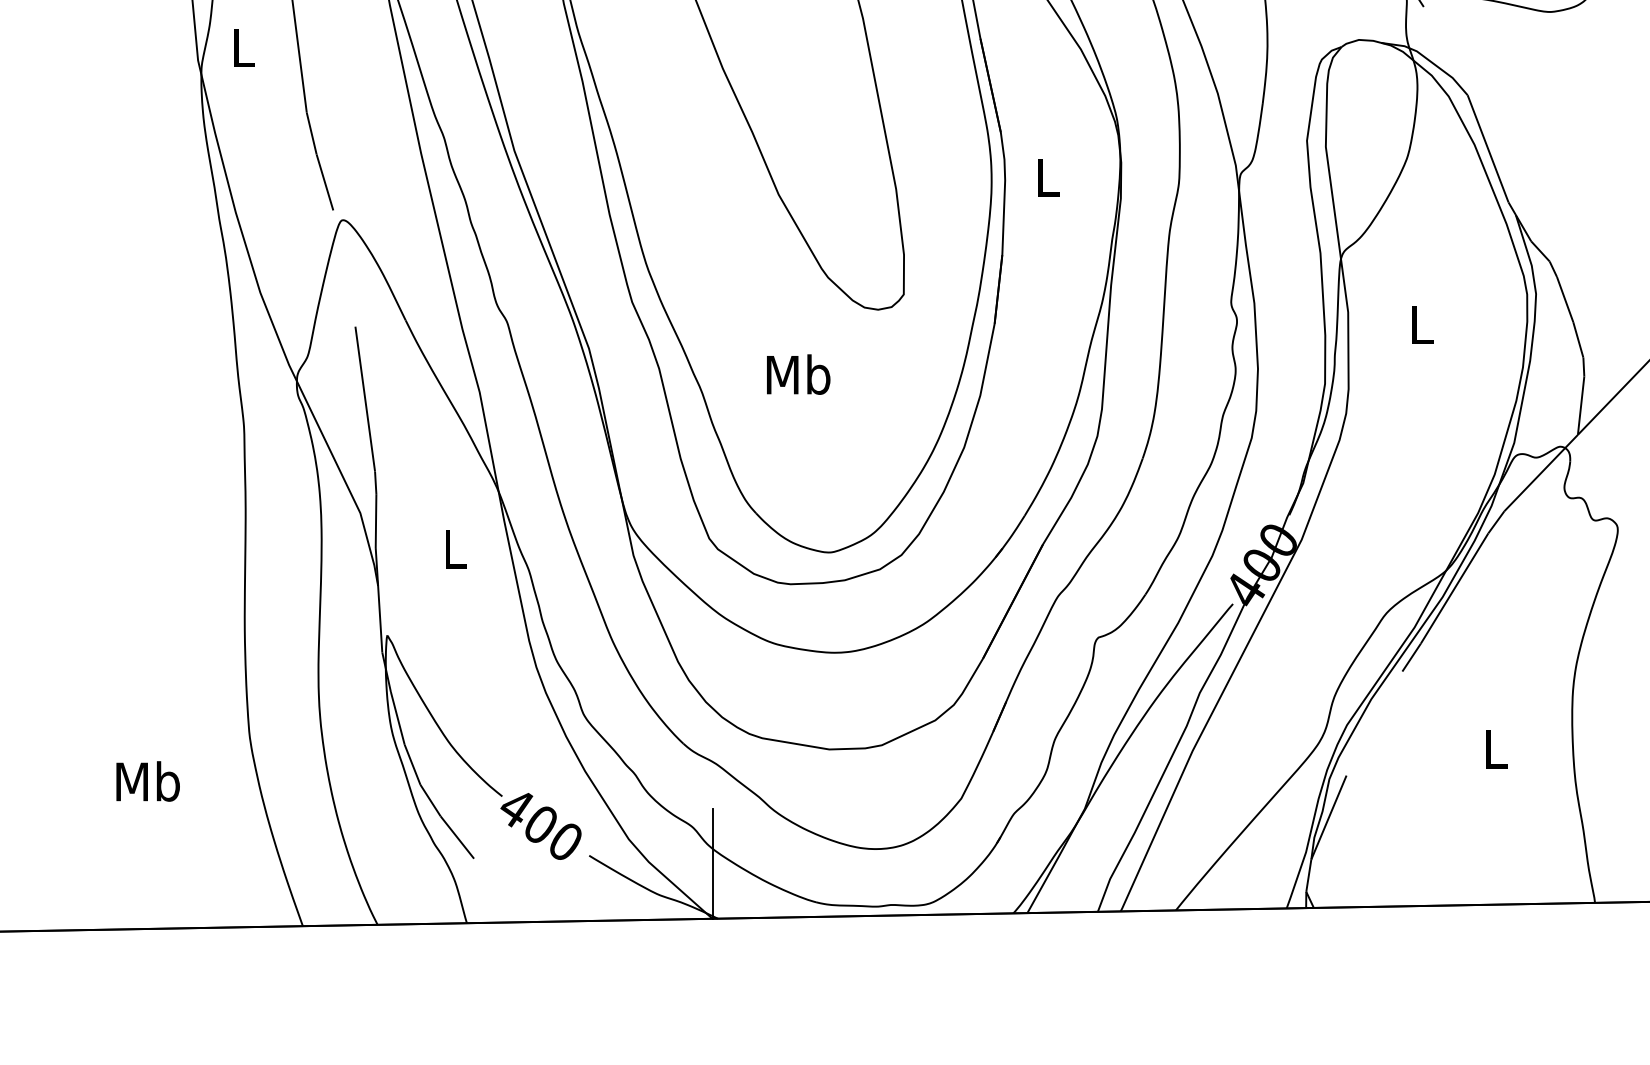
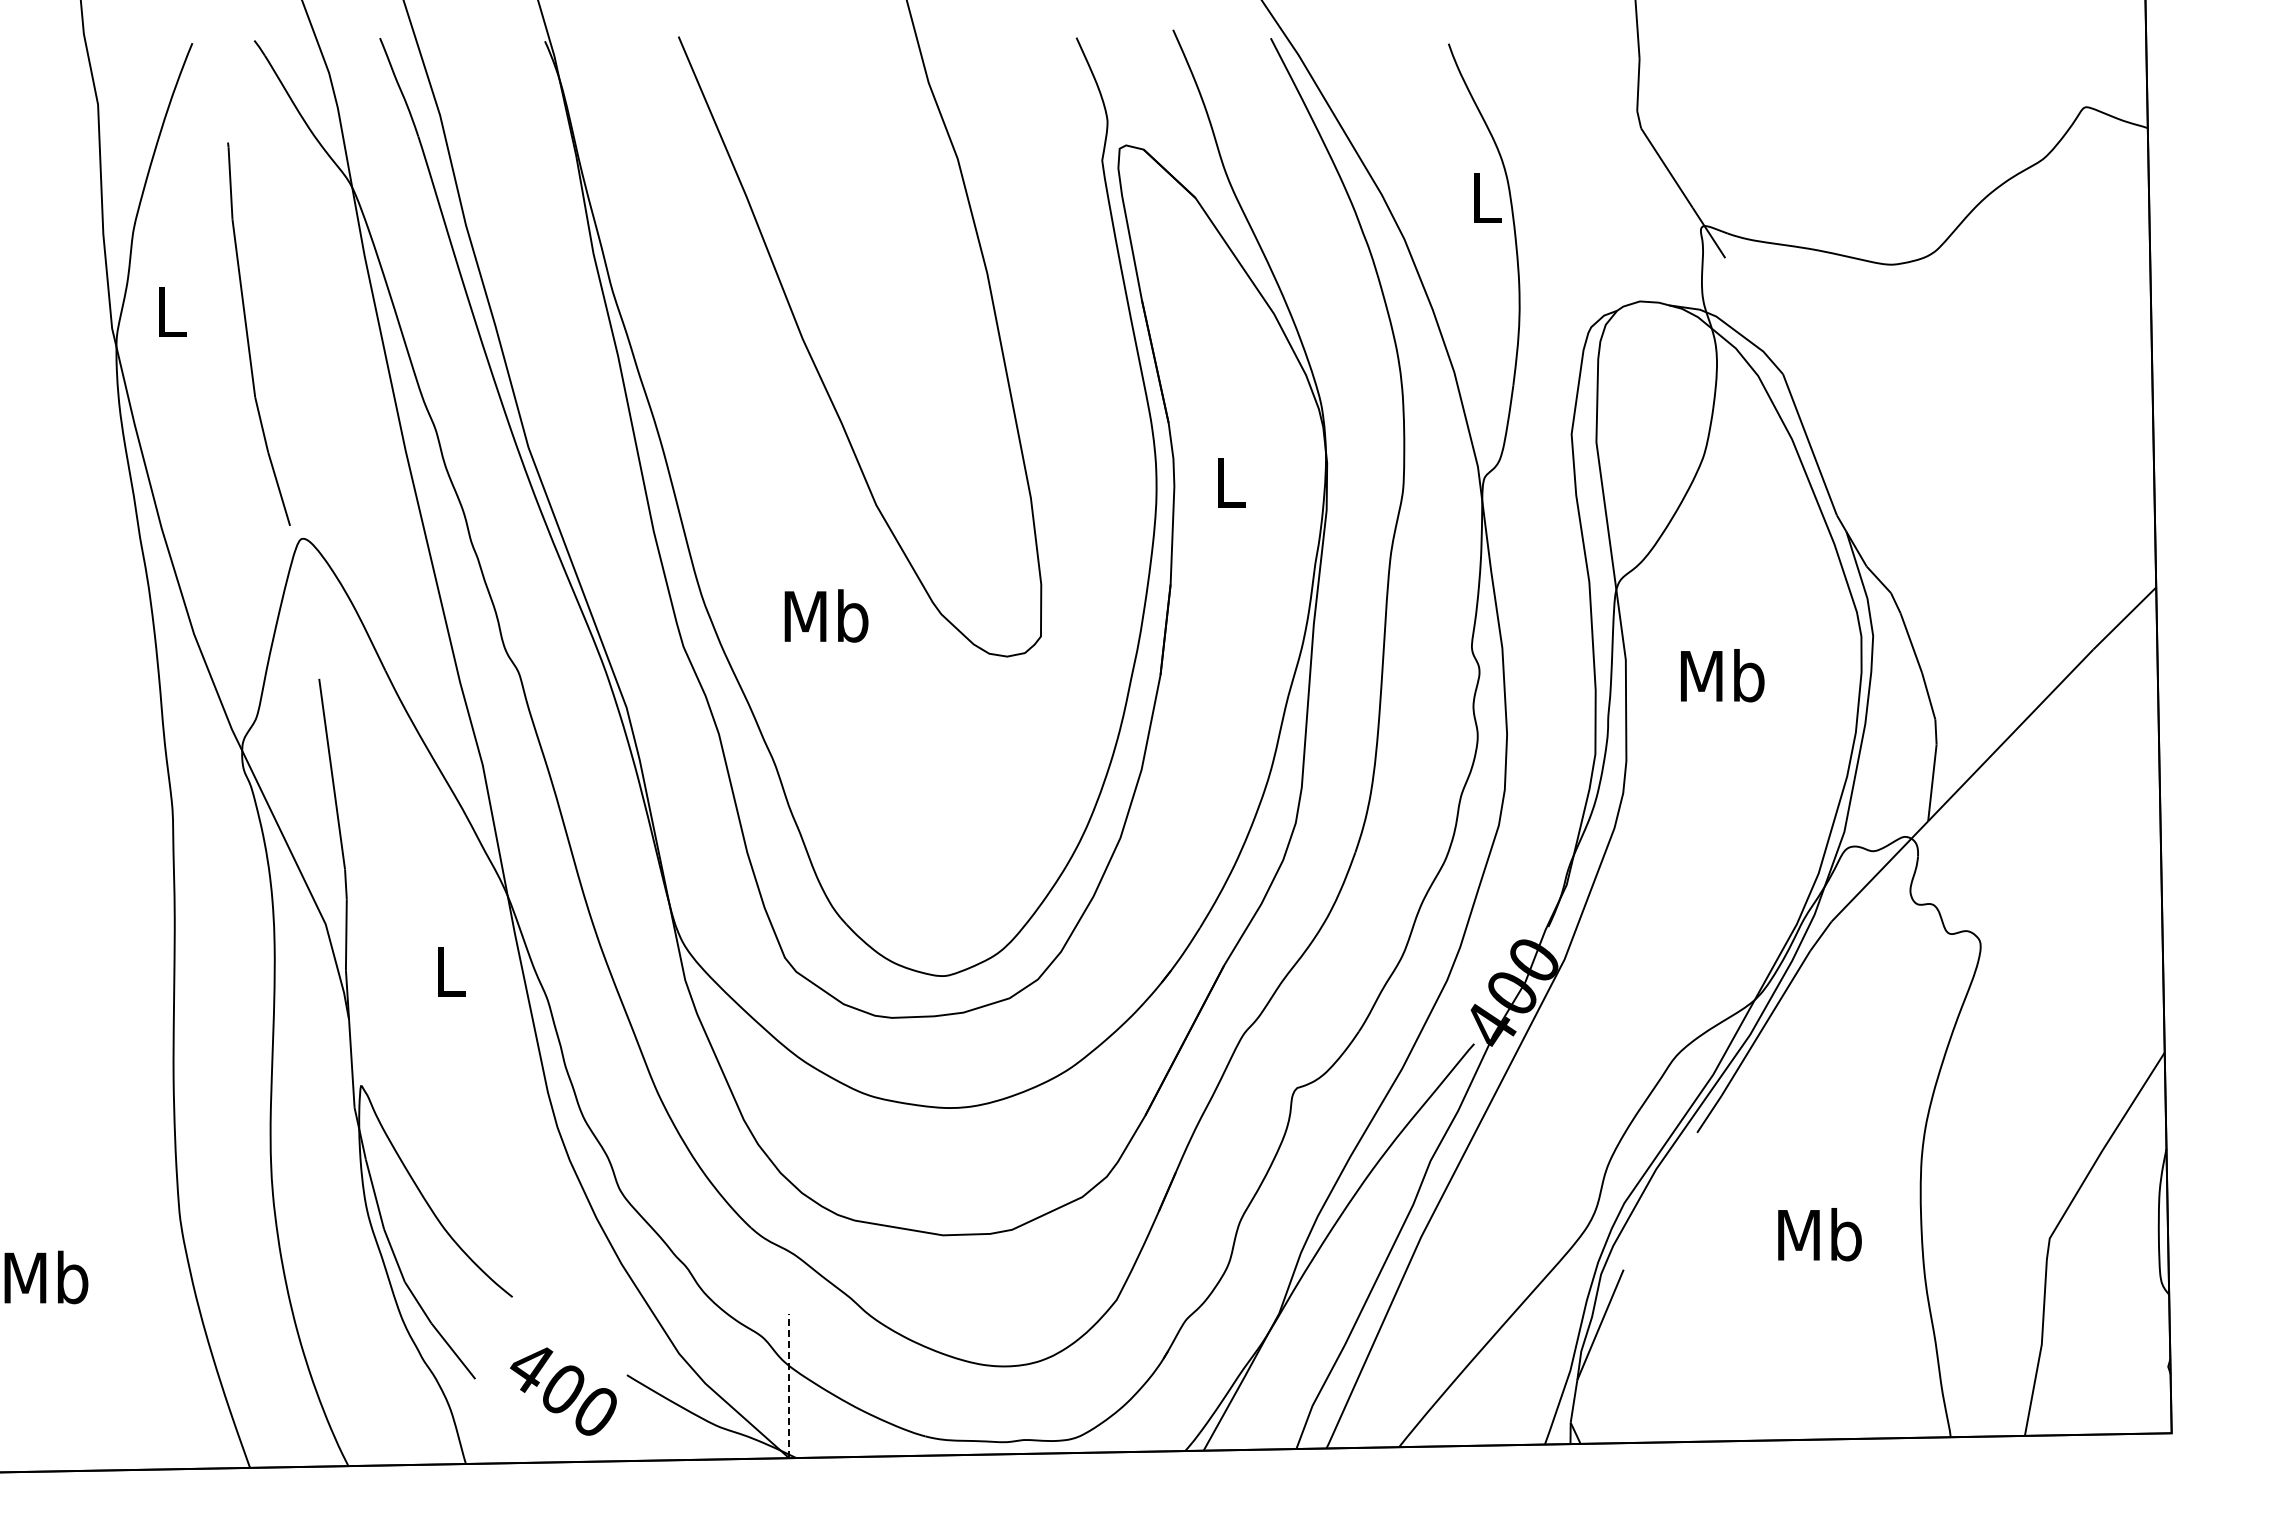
text: (1421, 324) -> (1722, 675), L -> Mb
text: (798, 374) -> (826, 615), moved
text: (1495, 748) -> (1819, 1234), L -> Mb
text: (541, 826) -> (563, 1391), moved
line: (712, 863) -> (789, 1385), solid -> dashed

